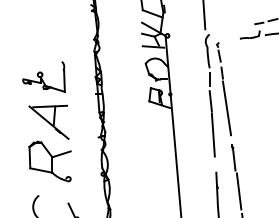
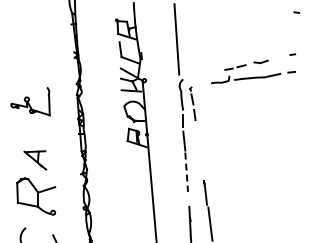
part: (43, 76) -> (30, 101), moved
line: (226, 108) -> (198, 147), removed
part: (49, 122) -> (35, 160), size x0.6
line: (213, 135) -> (186, 172), solid -> dashed

